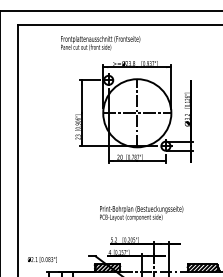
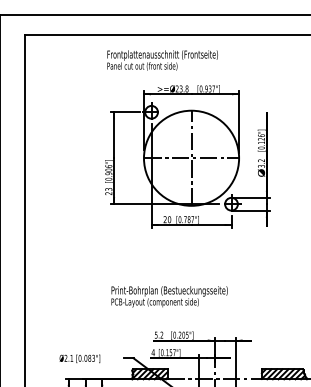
text: (100, 43) -> (162, 60), moved
text: (141, 213) -> (169, 296), moved
text: (41, 259) -> (78, 358), moved

